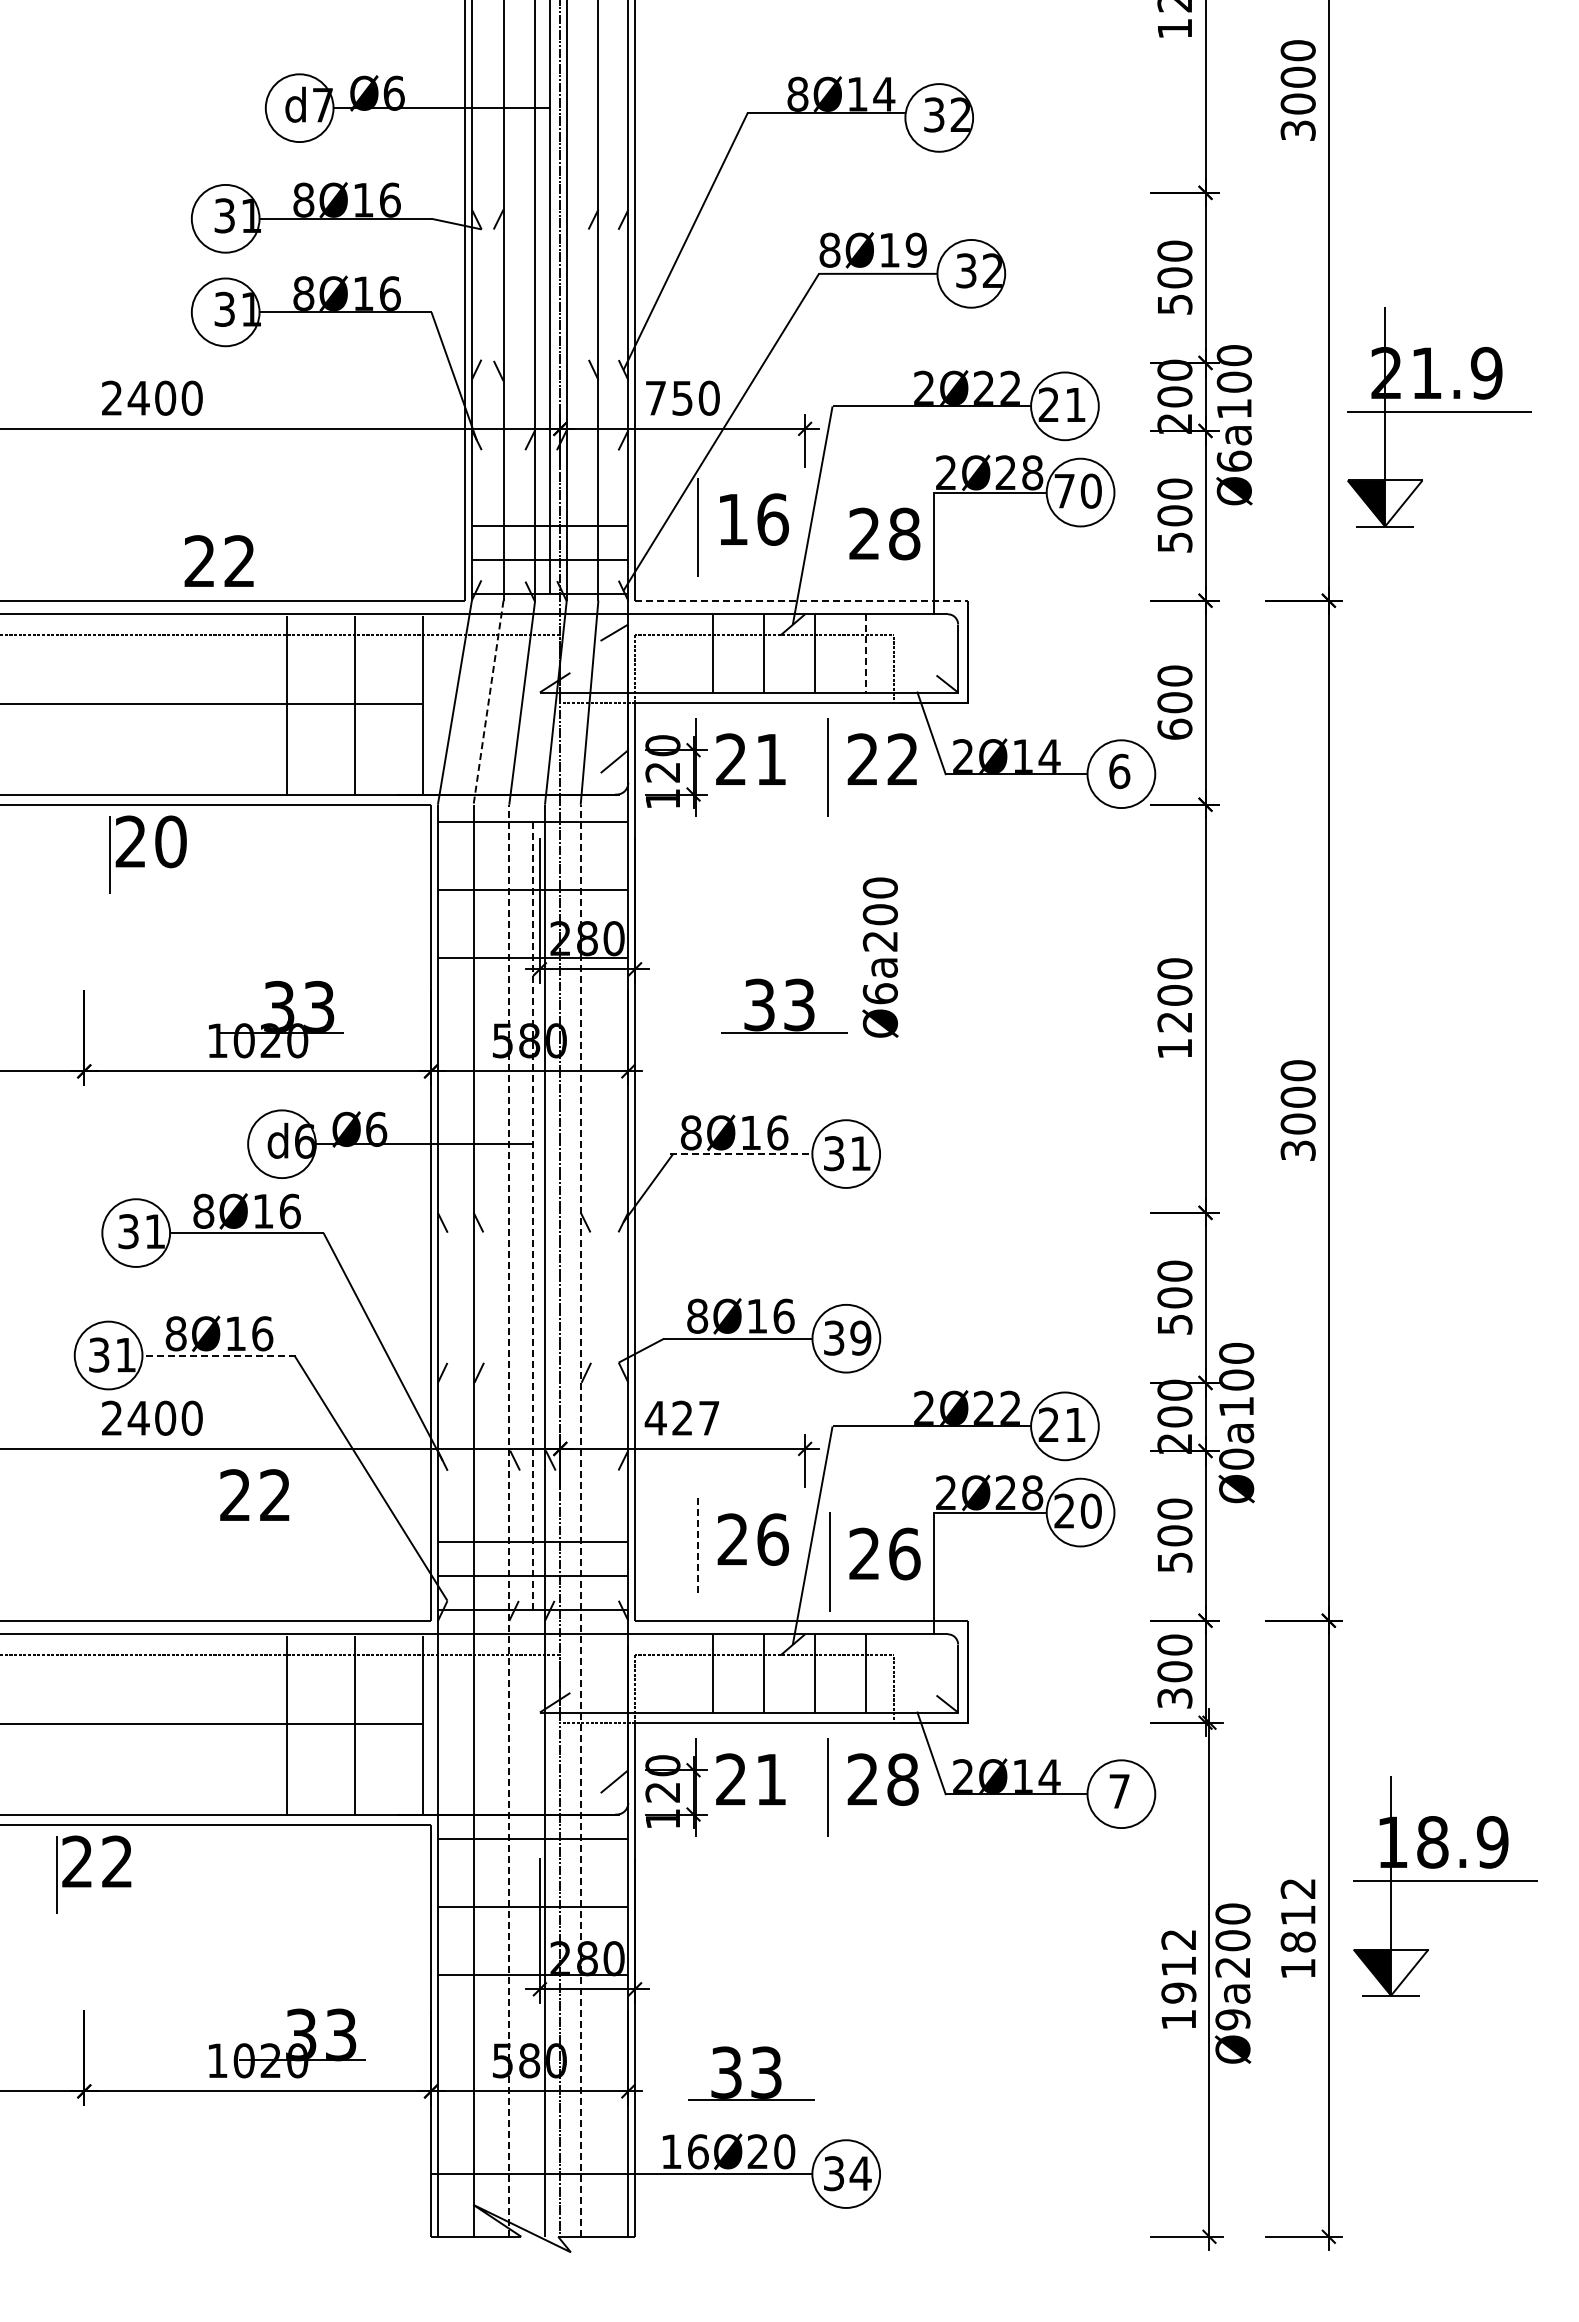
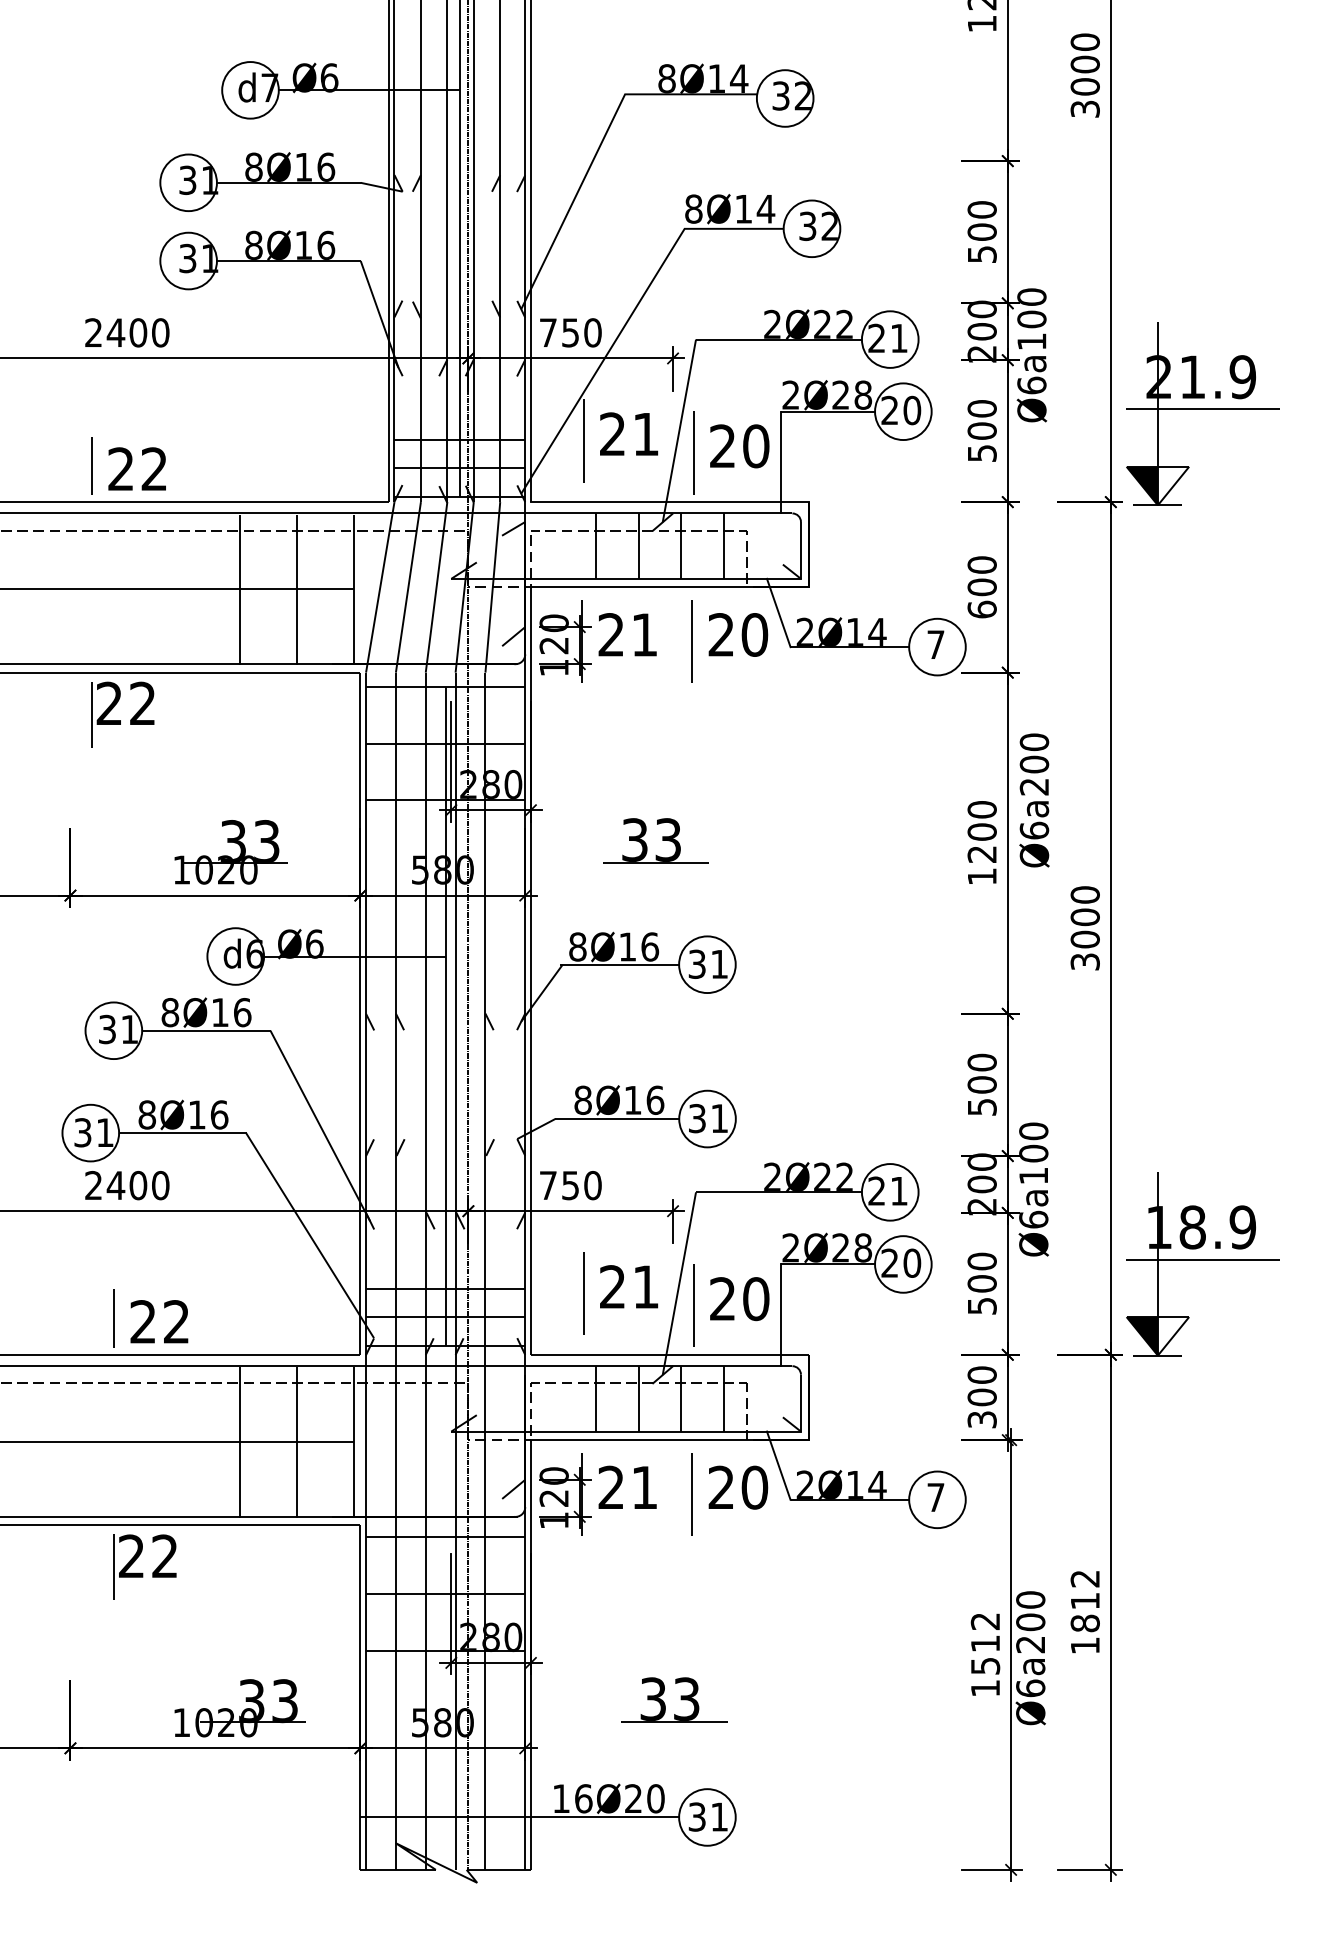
text: (916, 249) -> (766, 208), 8Ø19 -> 8Ø14
part: (1439, 417) -> (1203, 414), moved
text: (1064, 490) -> (889, 409), 70 -> 20
text: (752, 519) -> (629, 434), 16 -> 21
text: (904, 533) -> (756, 445), 28 -> 20
line: (829, 541) -> (693, 452), added
line: (109, 557) -> (91, 465), added
text: (218, 560) -> (136, 468), moved
line: (801, 600) -> (670, 501), dashed -> solid
line: (866, 653) -> (724, 546), dashed -> solid
line: (488, 703) -> (408, 588), dashed -> solid
text: (902, 759) -> (754, 634), 22 -> 20
text: (1119, 770) -> (935, 644), 6 -> 7
text: (170, 841) -> (142, 703), 20 -> 22
text: (880, 957) -> (1034, 800), moved
line: (741, 1154) -> (619, 965), dashed -> solid
line: (533, 1216) -> (445, 1016), dashed -> solid
text: (860, 1337) -> (719, 1118), 39 -> 31
line: (219, 1355) -> (183, 1133), dashed -> solid
text: (681, 1417) -> (569, 1184), 427 -> 750
text: (1236, 1458) -> (1033, 1219), Ø0a100 -> Ø6a100
text: (254, 1494) -> (159, 1321), moved
line: (509, 1520) -> (425, 1271), dashed -> solid
line: (580, 1520) -> (485, 1271), dashed -> solid
text: (772, 1539) -> (645, 1286), 26 -> 21
line: (697, 1547) -> (583, 1293), dashed -> solid
text: (904, 1553) -> (756, 1298), 26 -> 20
line: (135, 1577) -> (113, 1318), added
text: (902, 1779) -> (754, 1487), 28 -> 20
part: (91, 1881) -> (143, 1572), moved
part: (1445, 1886) -> (1203, 1264), moved
text: (1178, 1992) -> (985, 1665), 1912 -> 1512
text: (1232, 2019) -> (1030, 1688), Ø9a200 -> Ø6a200
part: (759, 2073) -> (680, 1699), moved
text: (860, 2173) -> (719, 1816), 34 -> 31

